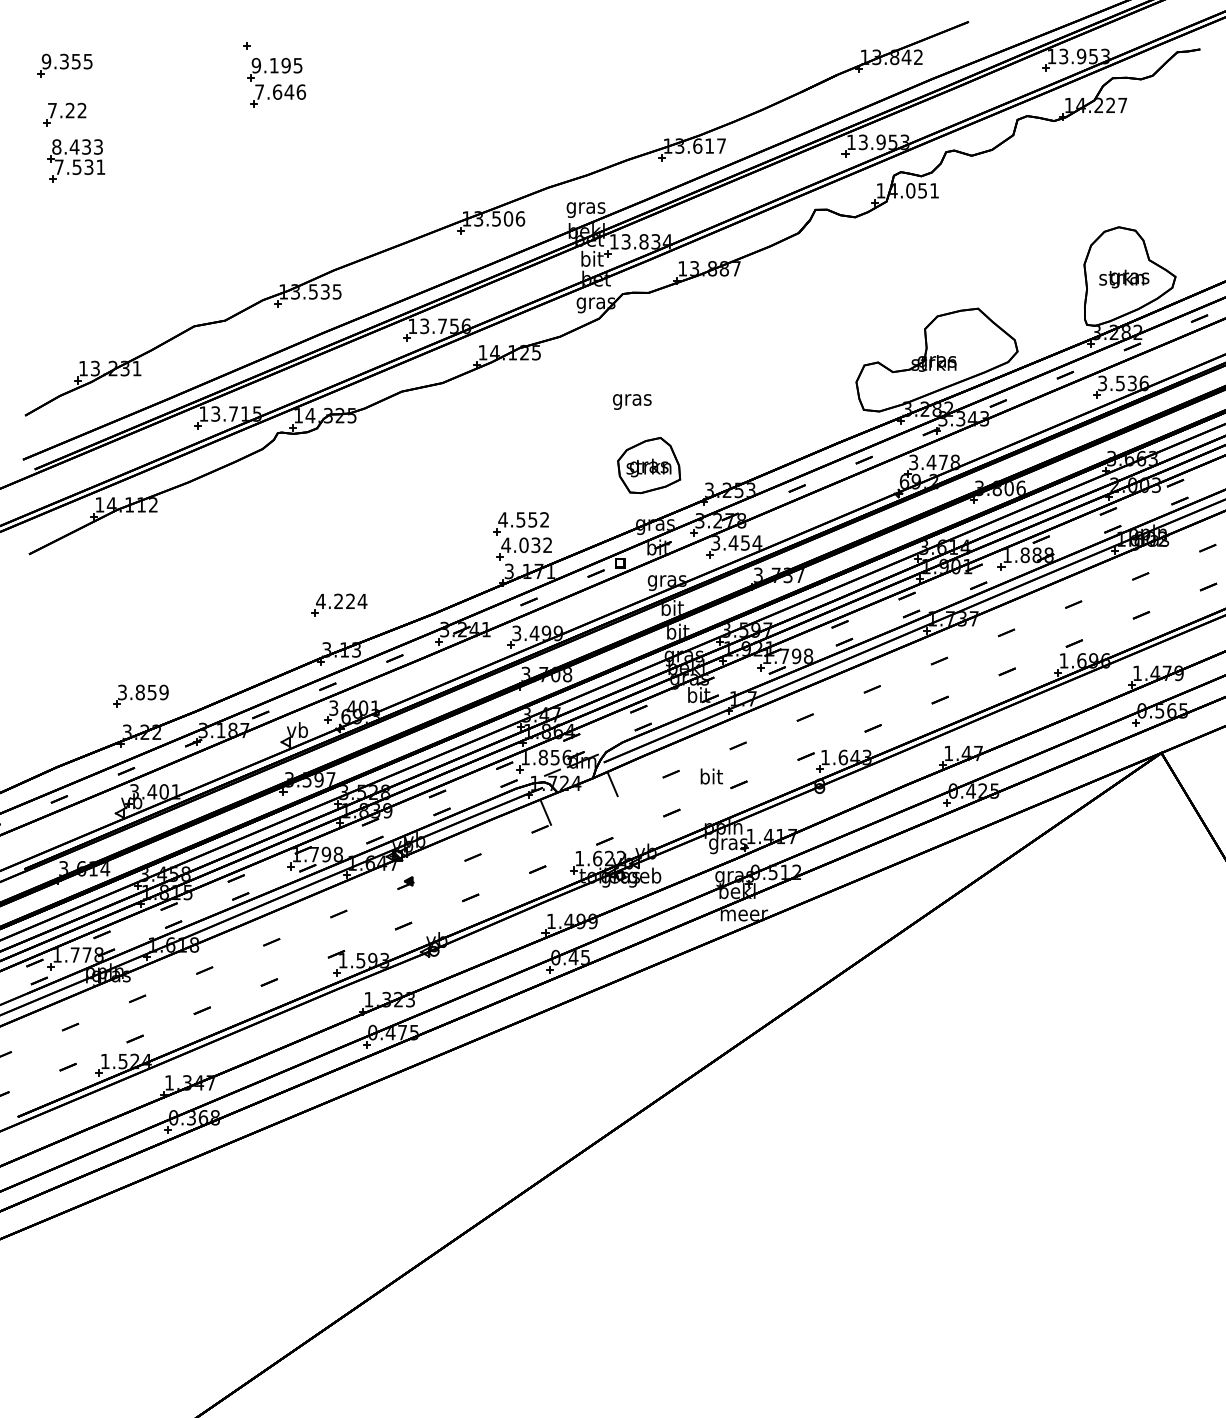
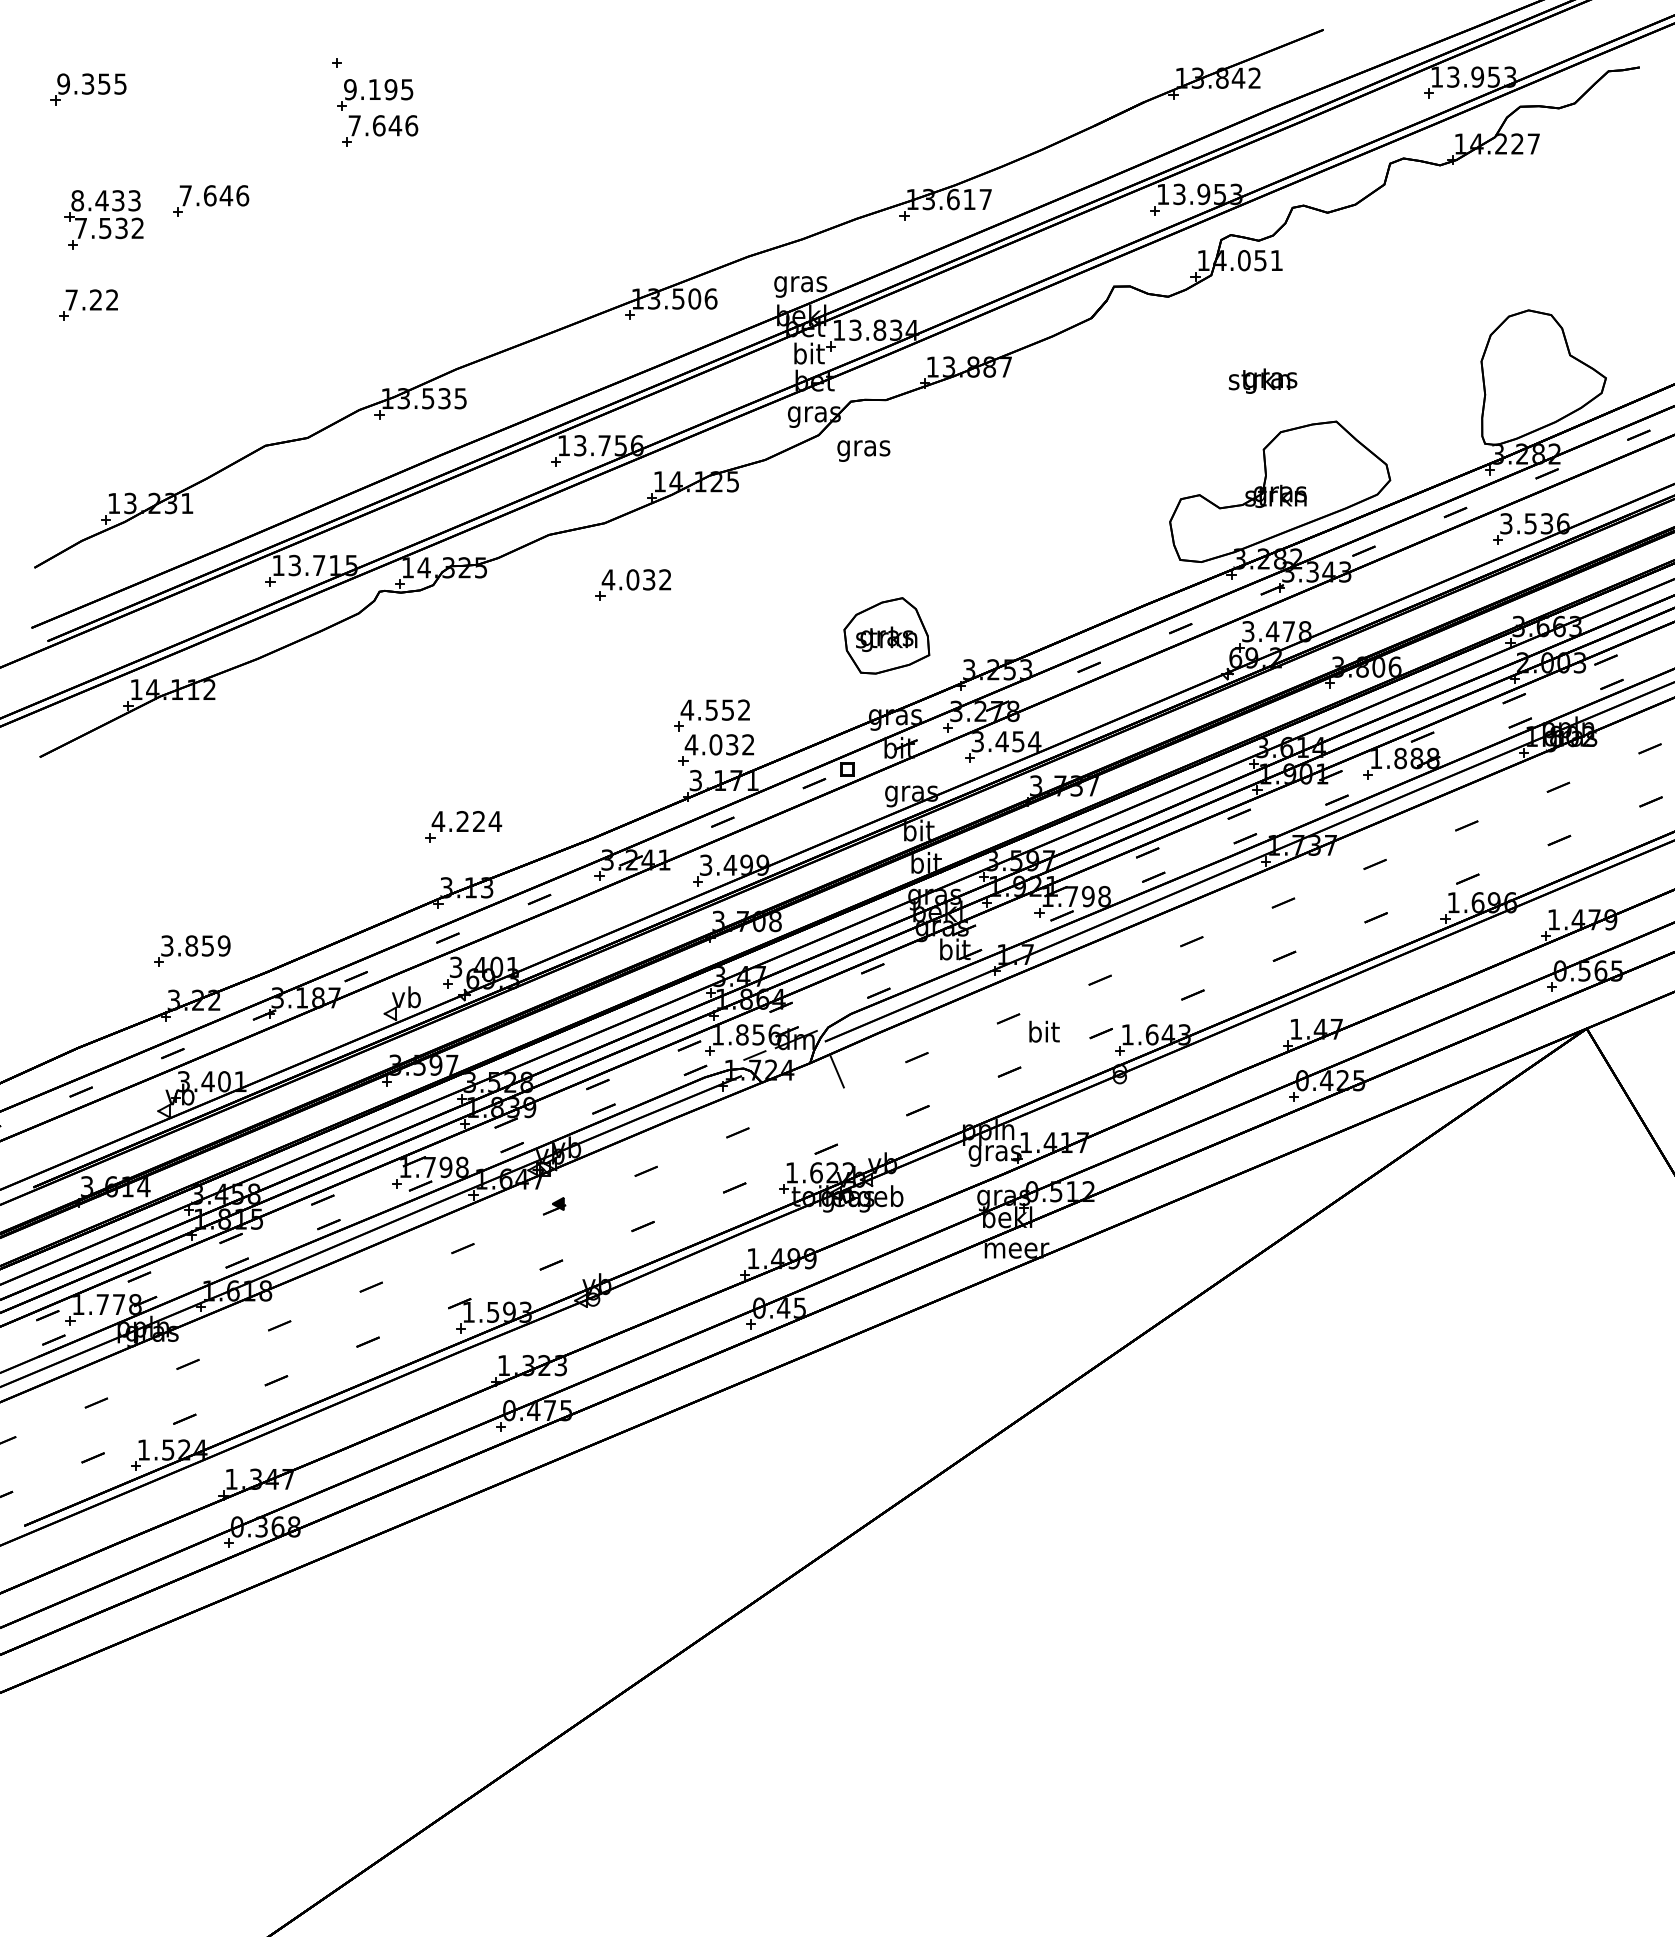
part: (64, 113) -> (88, 304), moved
part: (154, 146) -> (211, 200), added
text: (100, 166) -> (137, 227), 7.531 -> 7.532
text: (1124, 278) -> (1263, 380), moved
text: (632, 401) -> (863, 450), moved
part: (462, 427) -> (632, 584), added
text: (711, 776) -> (1044, 1031), moved
line: (545, 812) -> (745, 1110), removed

